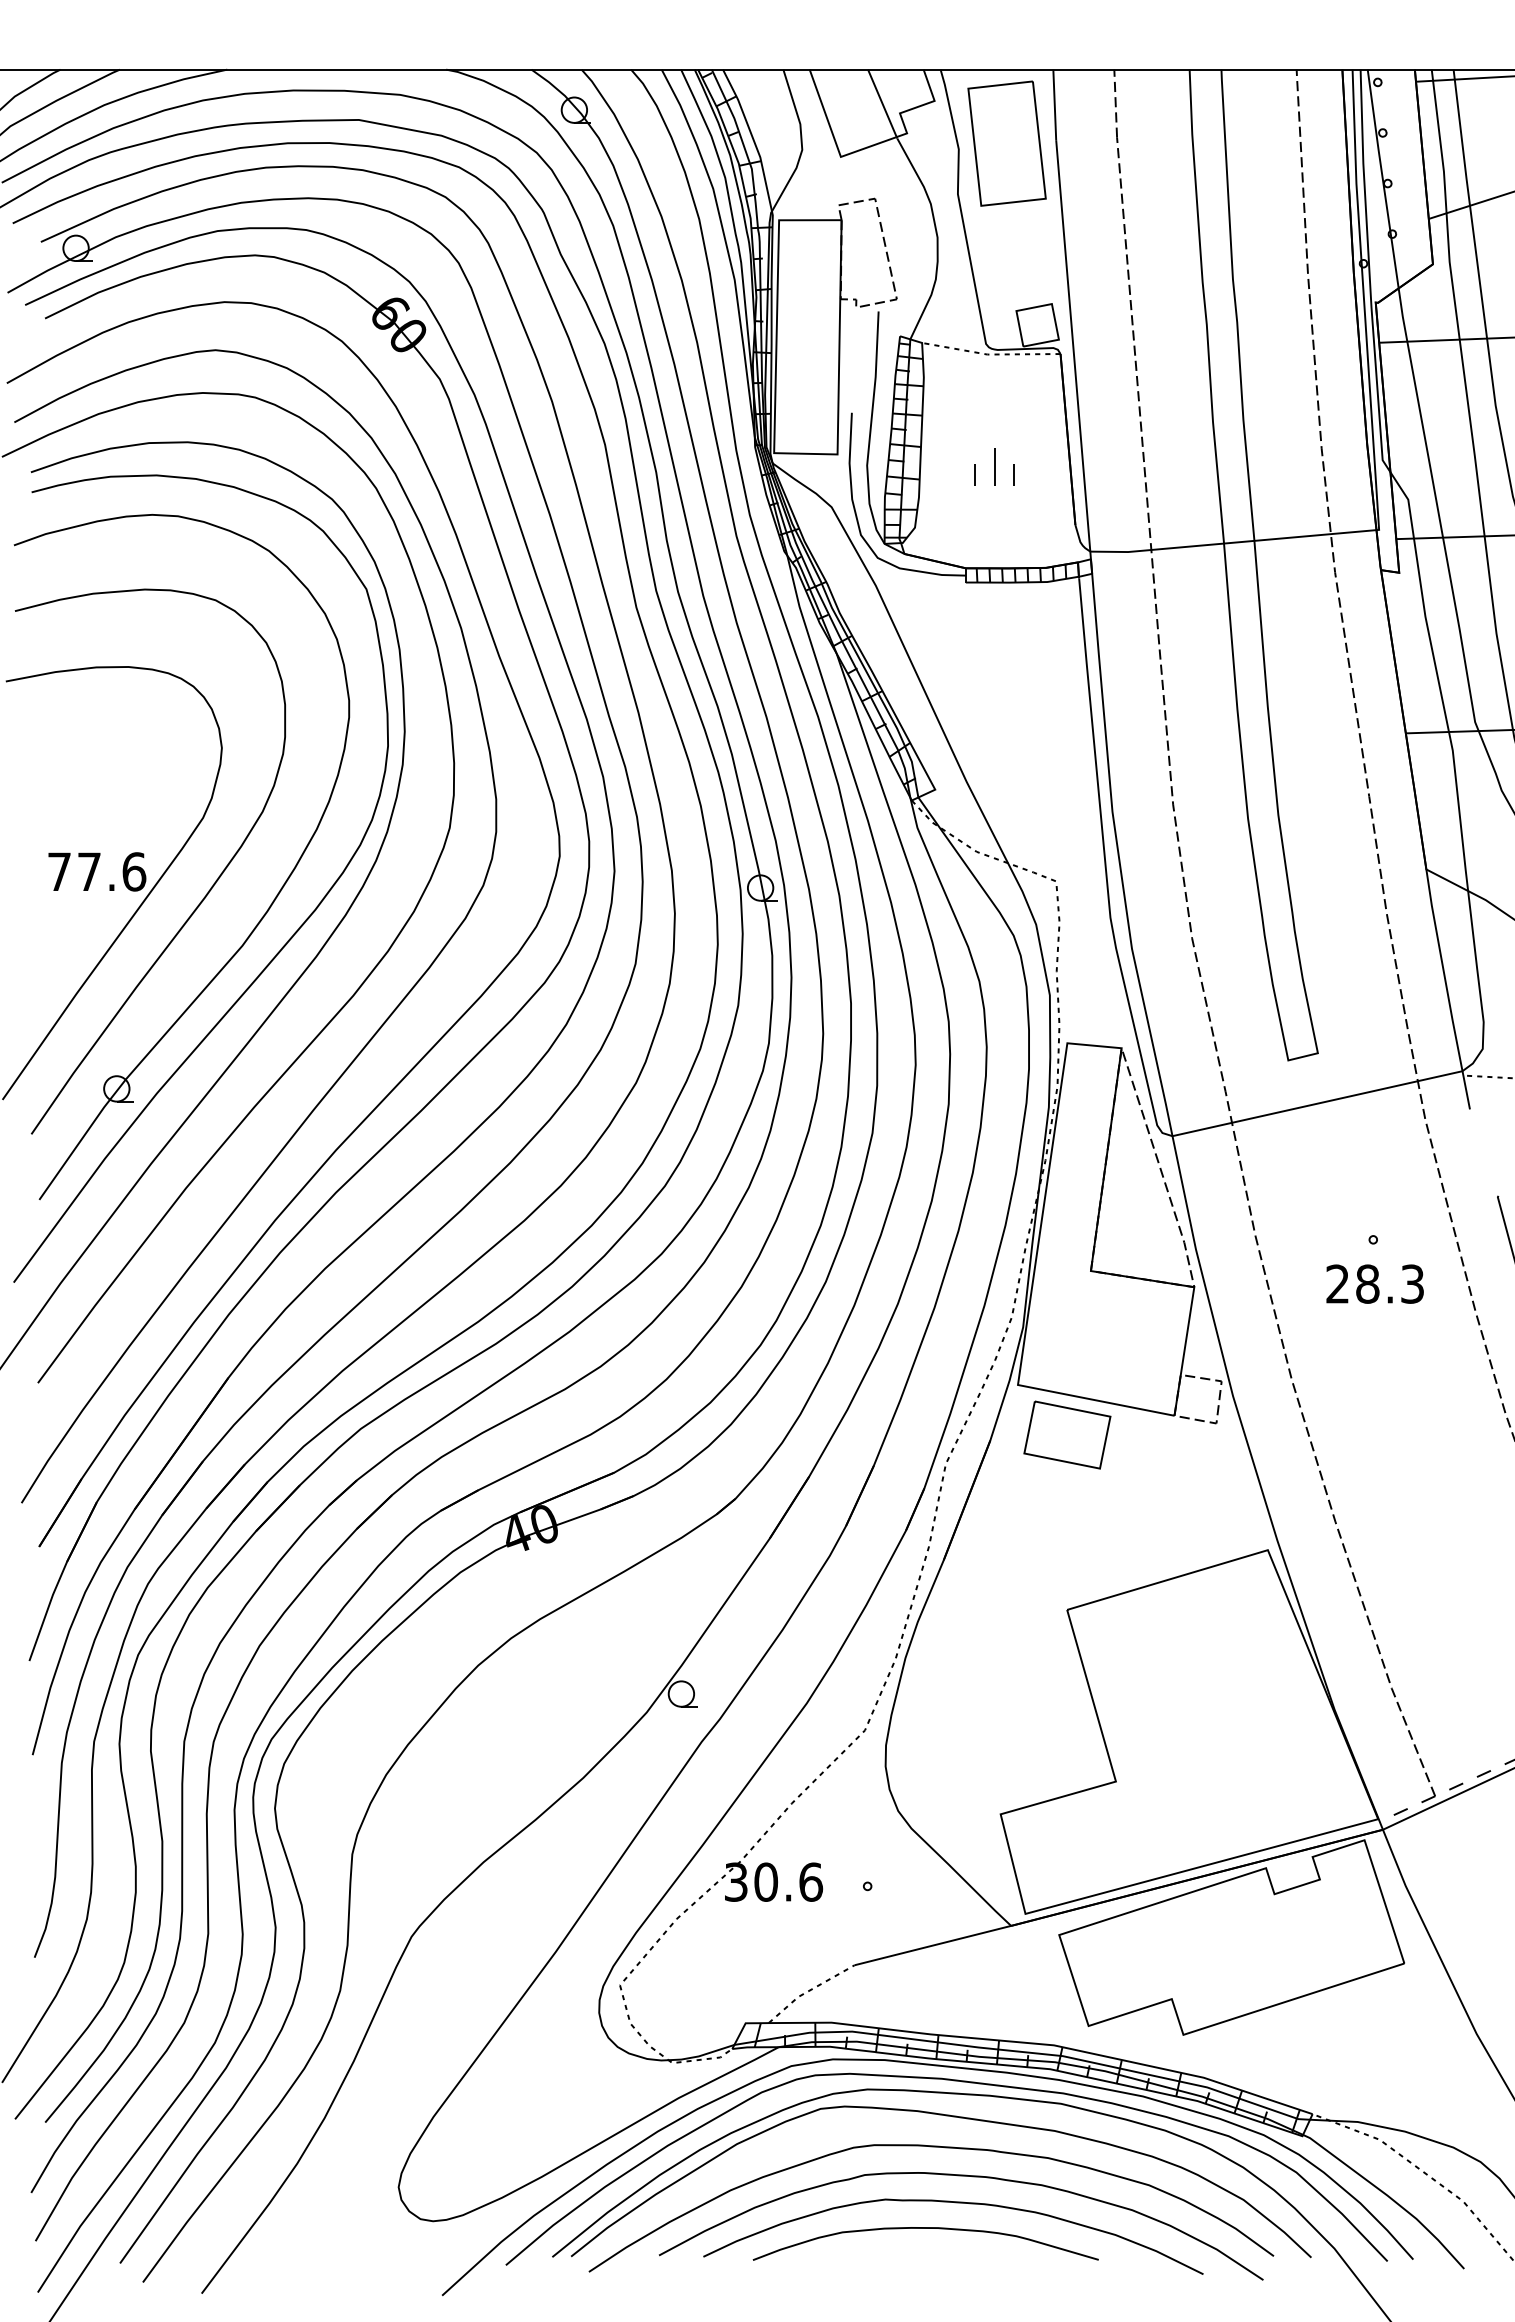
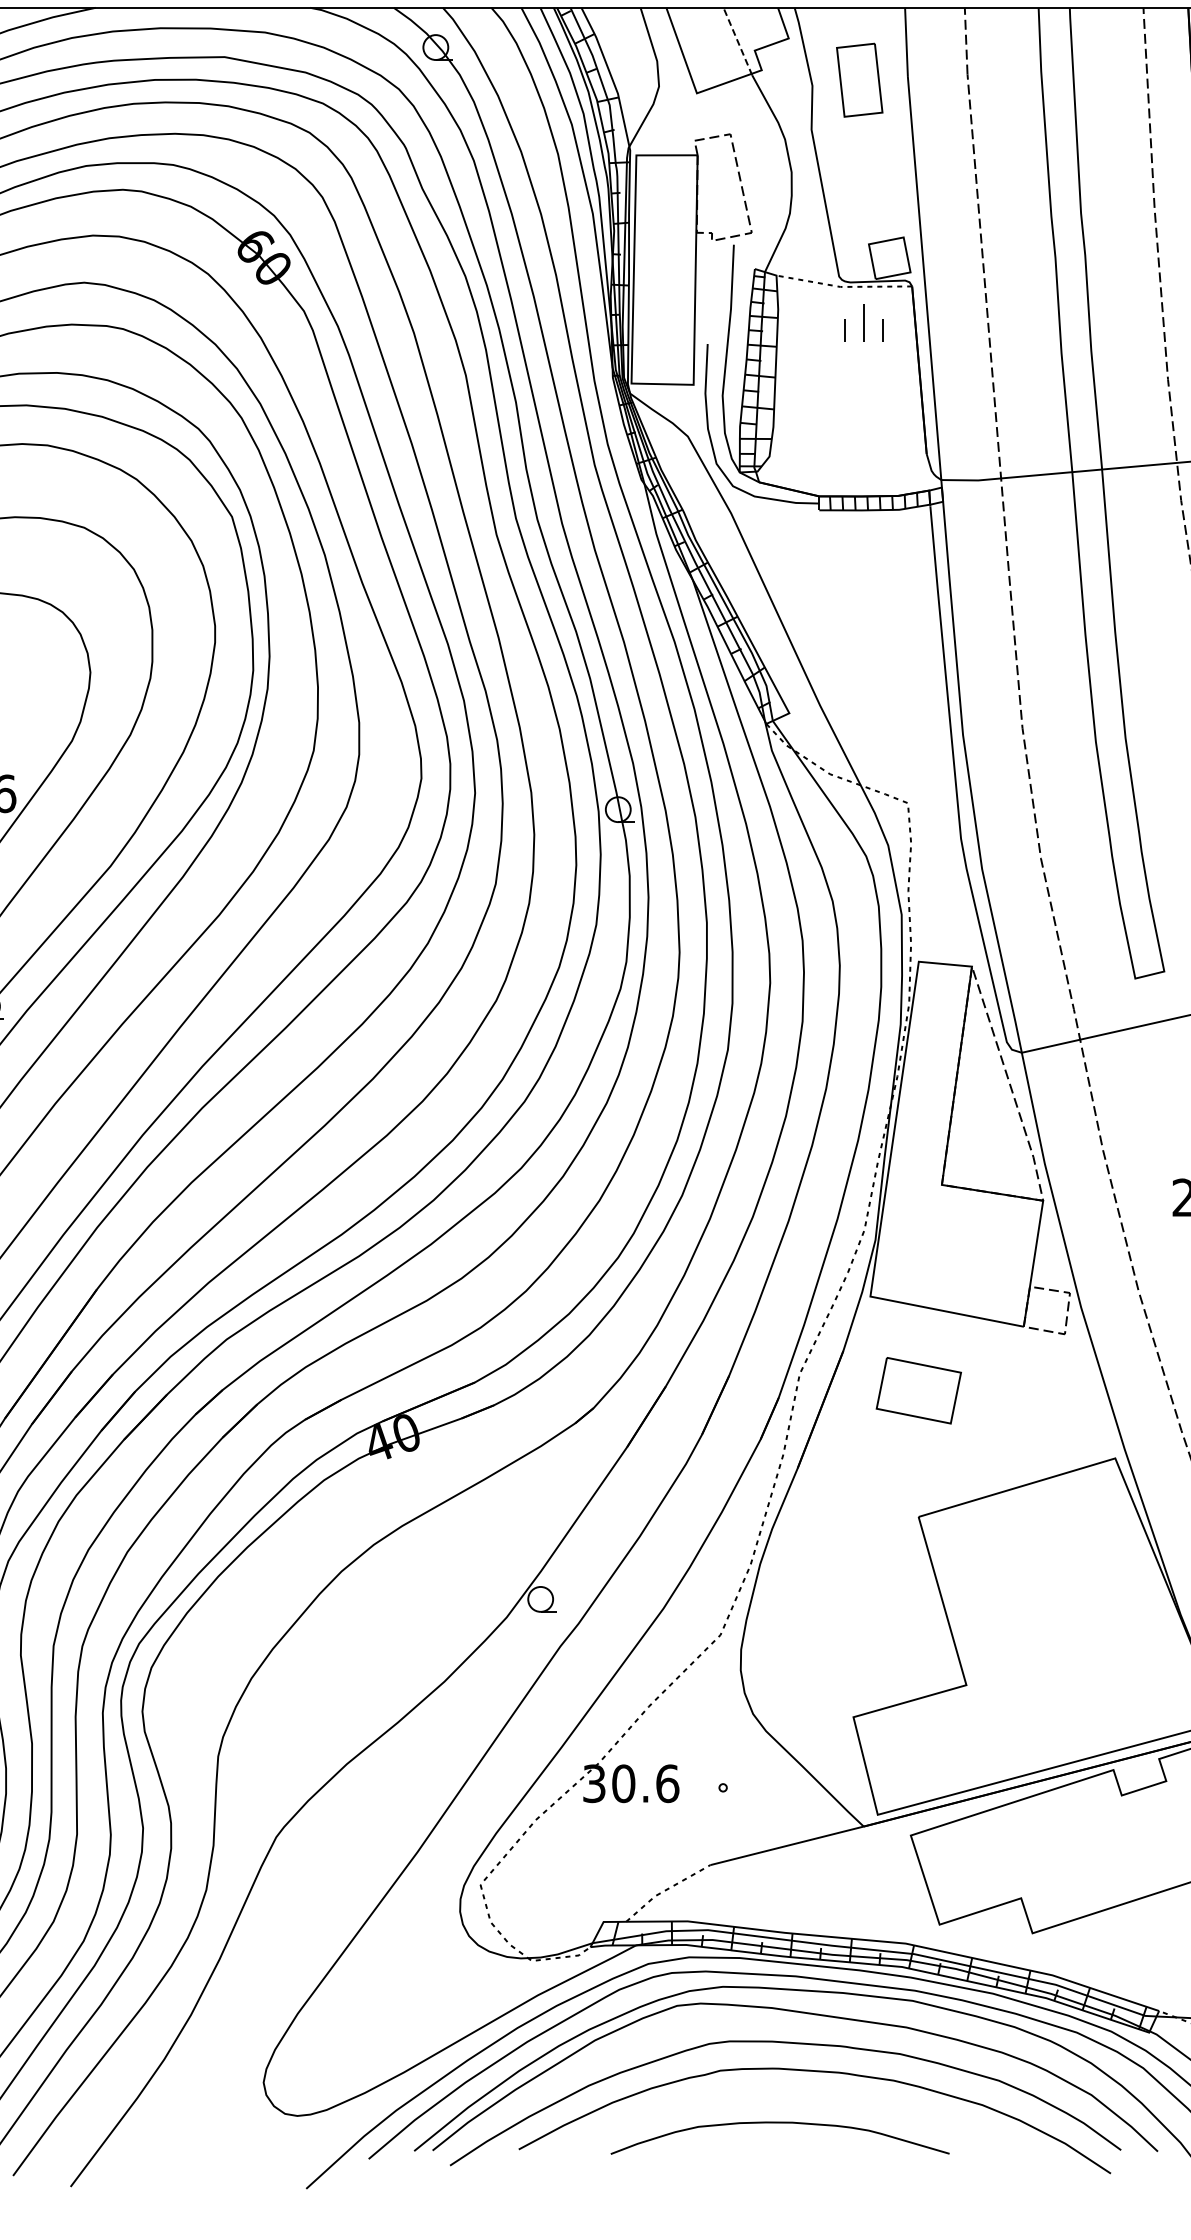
line: (882, 103) -> (737, 40), solid -> dashed
part: (1006, 143) -> (859, 80), size x0.6
part: (994, 466) -> (864, 322), moved
part: (1067, 1434) -> (918, 1390), moved
curve: (955, 2203) -> (809, 2098), removed

